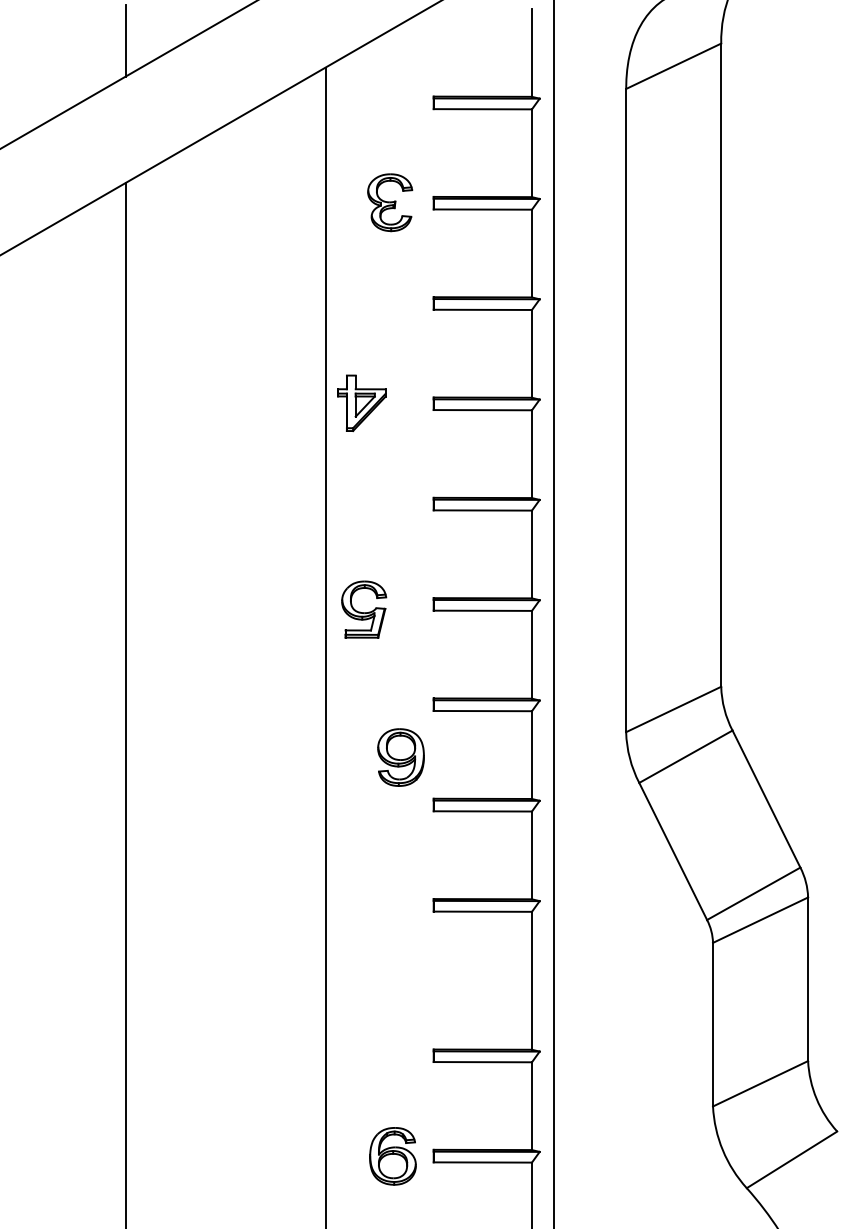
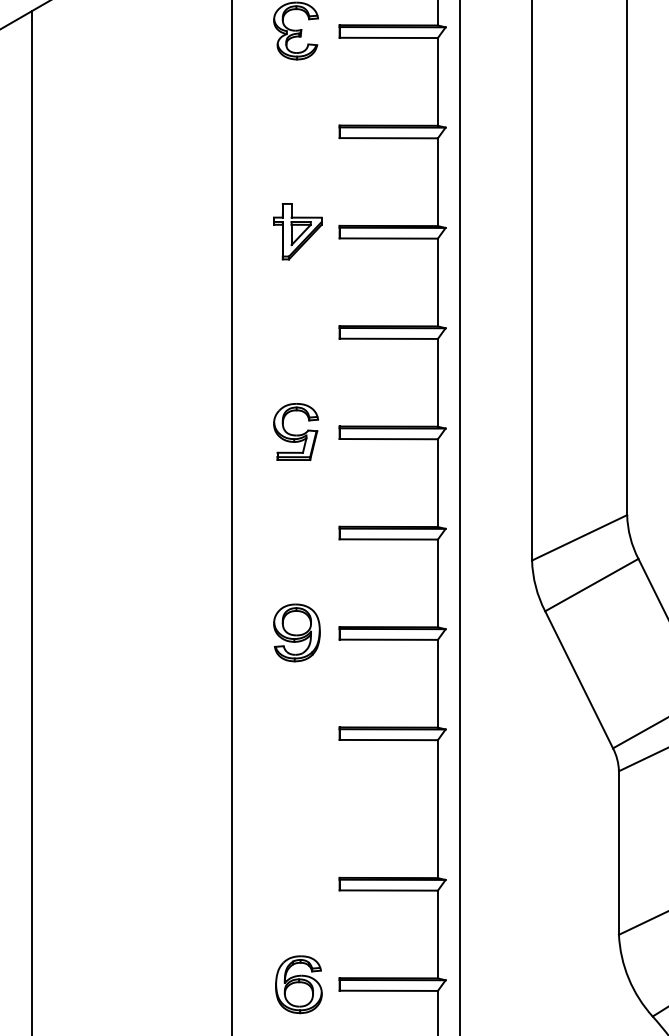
part: (361, 403) -> (297, 231), moved
part: (364, 609) -> (296, 431), moved
part: (400, 757) -> (296, 632), moved

